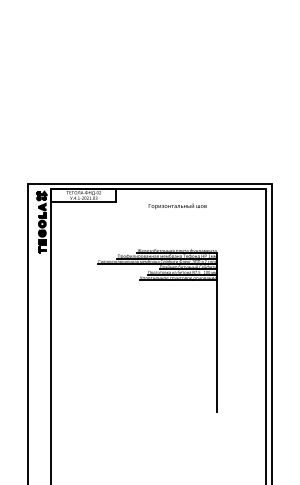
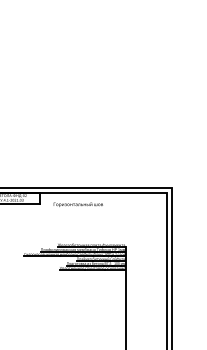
text: (177, 206) -> (78, 204), moved

